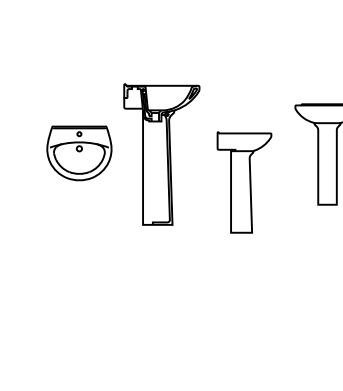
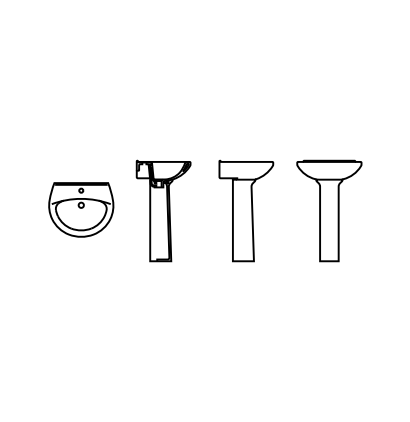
part: (161, 154) -> (163, 210), size x0.71
part: (244, 182) -> (246, 210), moved

